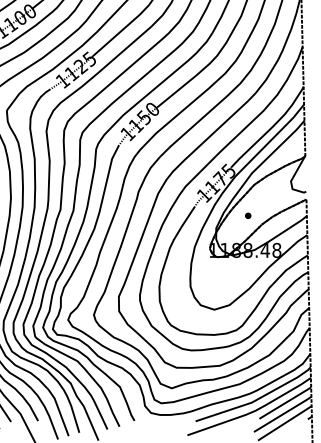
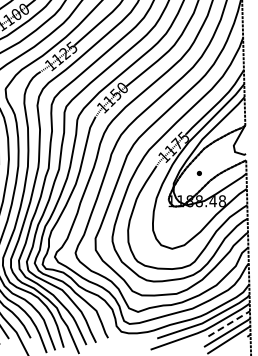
line: (285, 402) -> (229, 323), solid -> dashed

